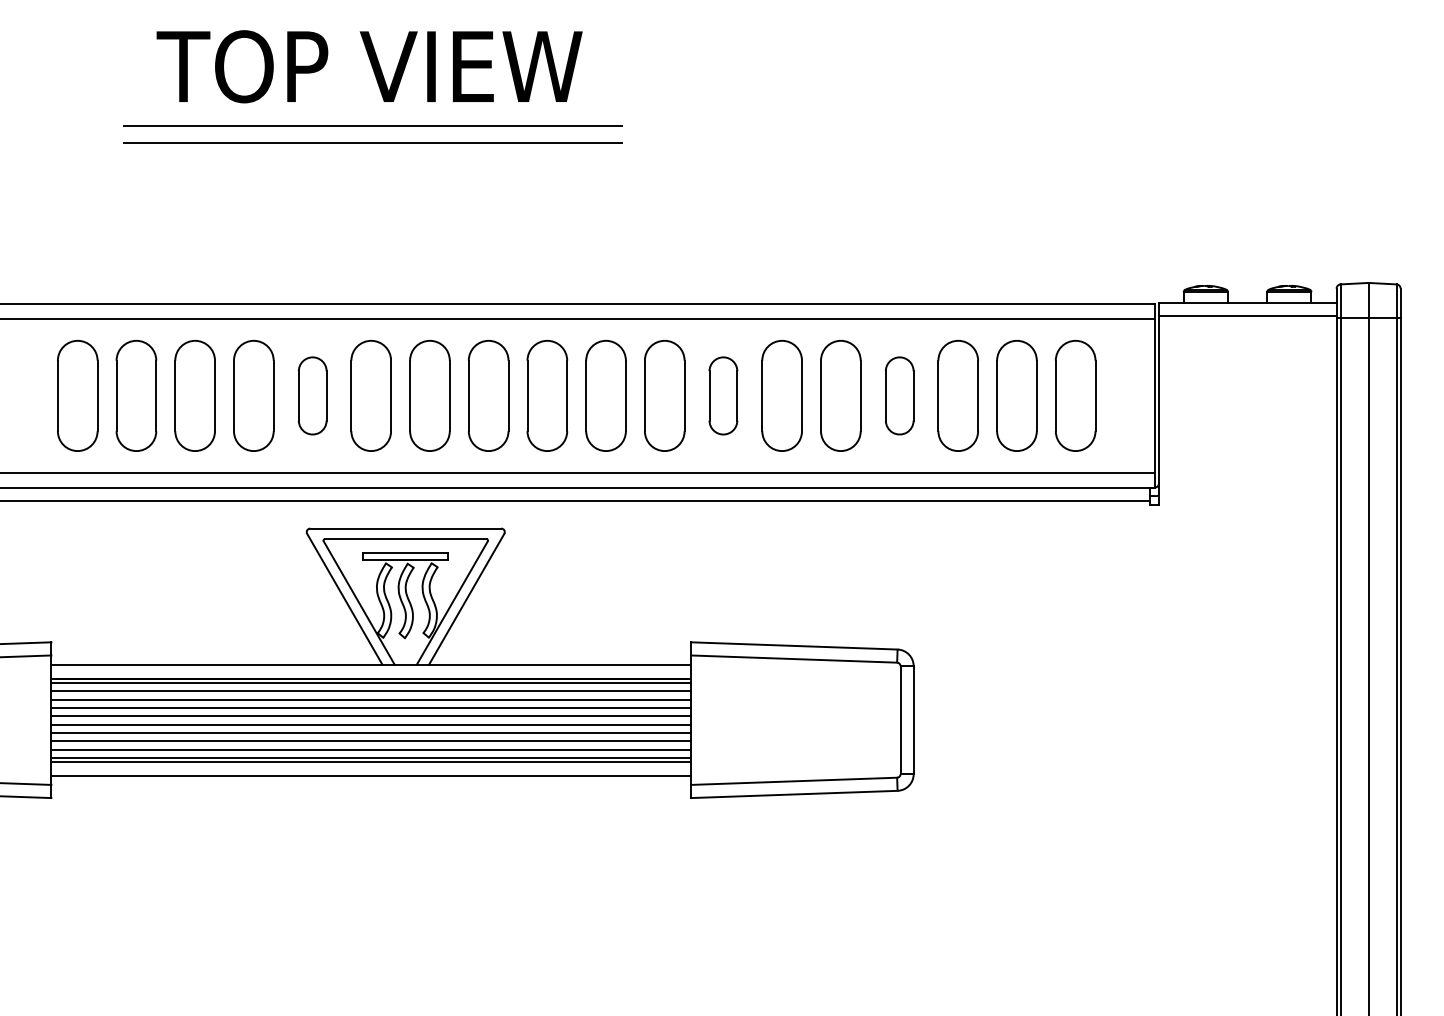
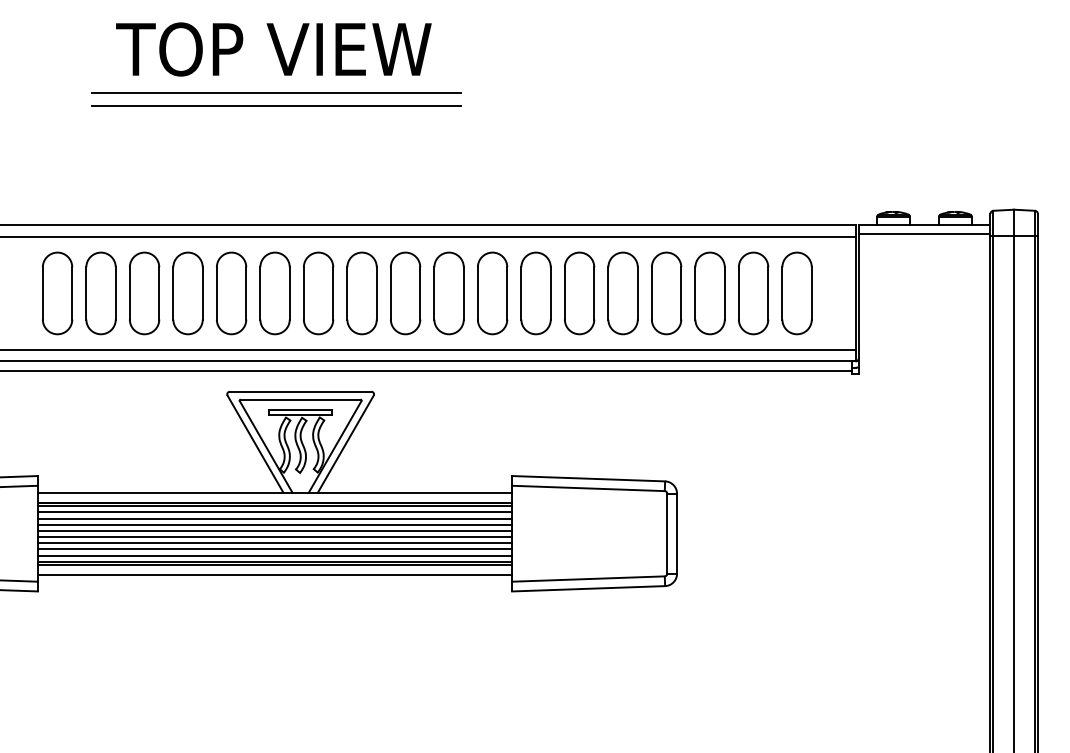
part: (312, 395) -> (231, 293), size x1.43
part: (722, 395) -> (535, 293), size x1.43
part: (899, 395) -> (666, 293), size x1.43

